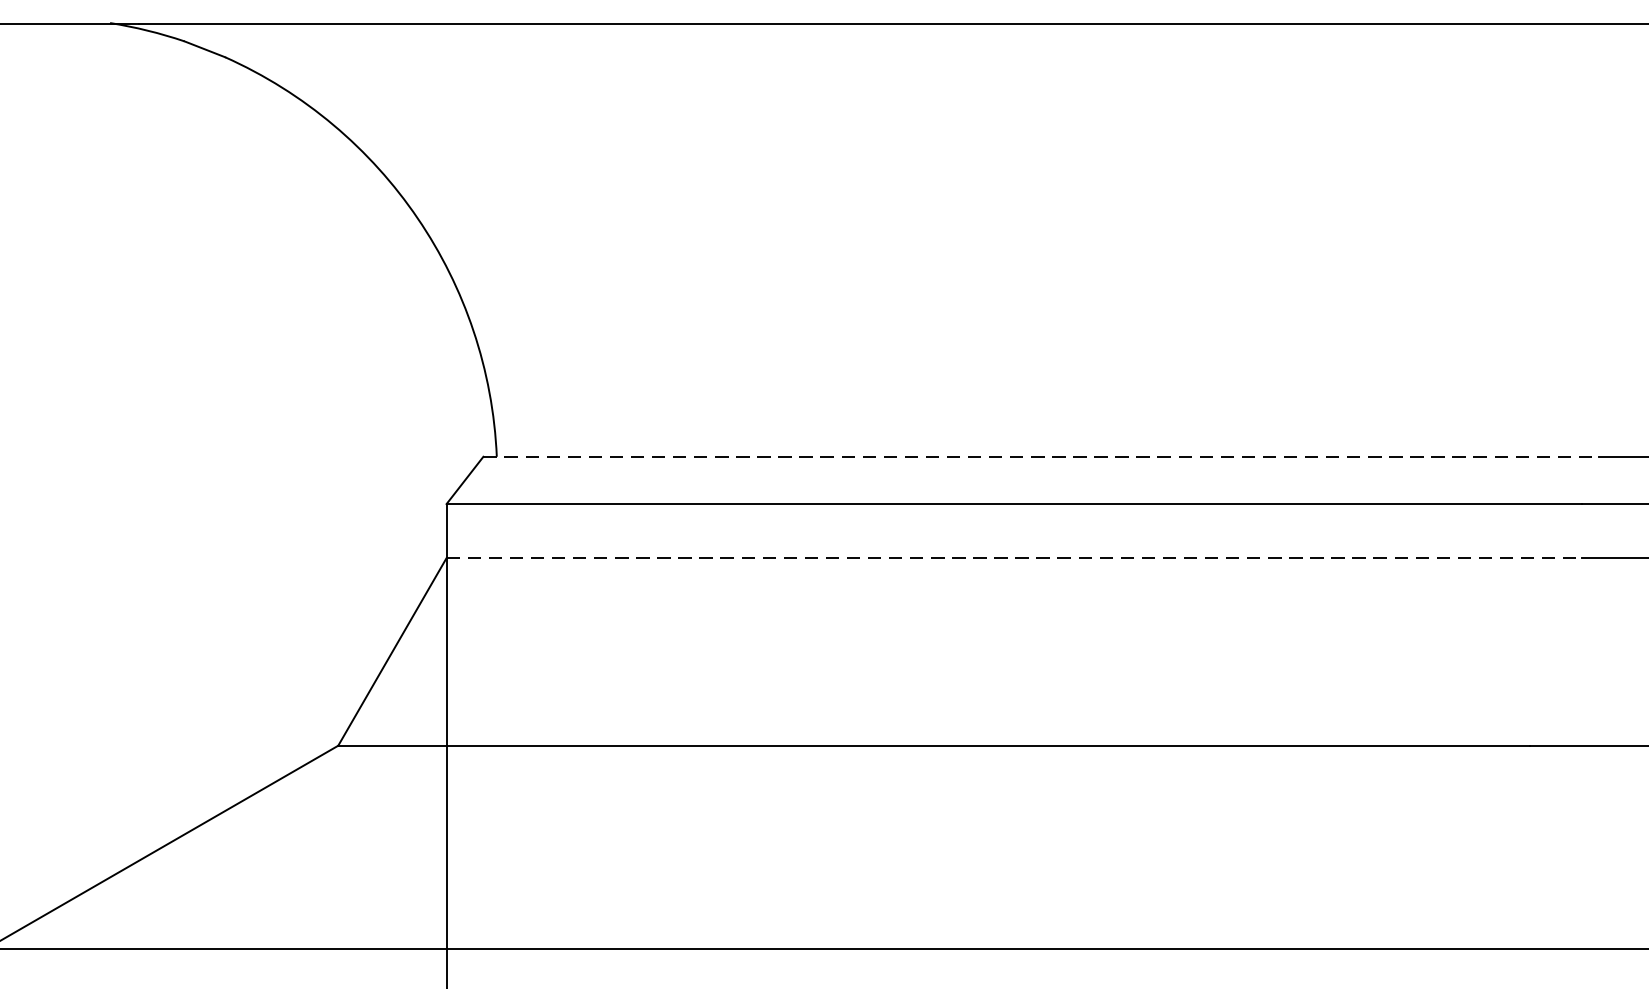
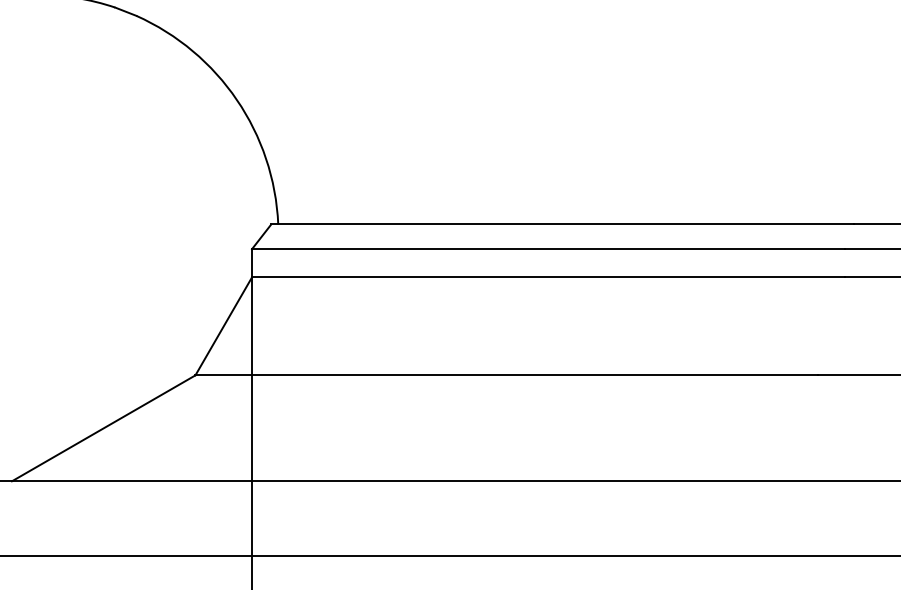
line: (1043, 456) -> (563, 224), dashed -> solid
line: (1014, 558) -> (548, 277), dashed -> solid

